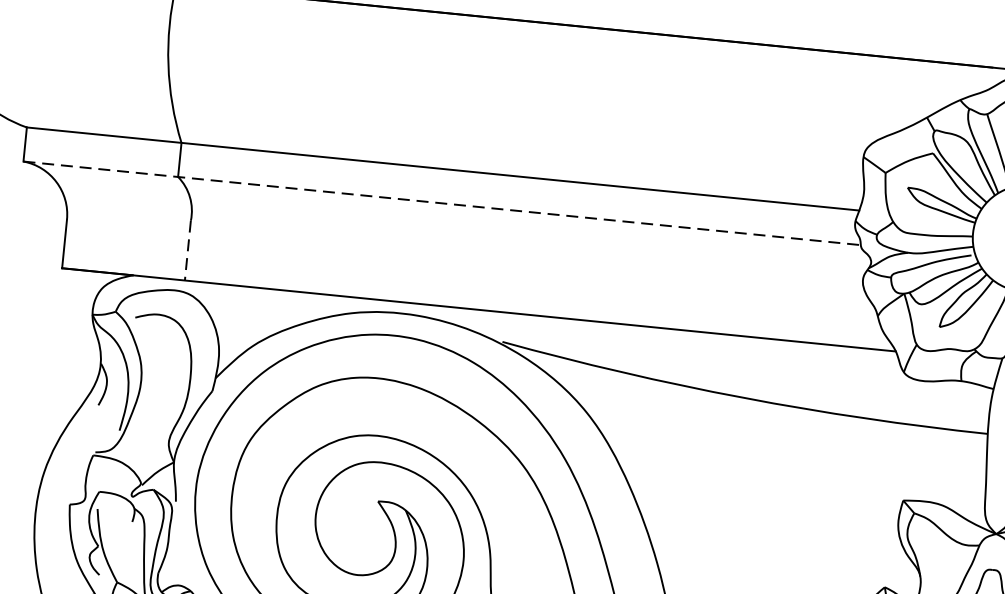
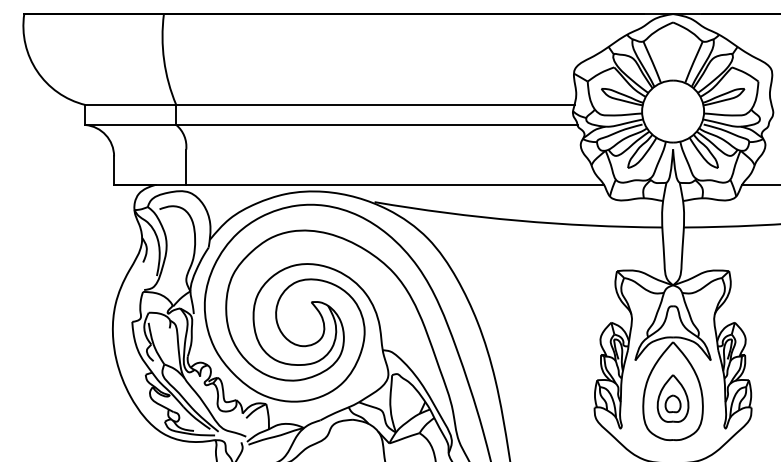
line: (442, 204) -> (331, 125), dashed -> solid
line: (188, 251) -> (186, 167), dashed -> solid

